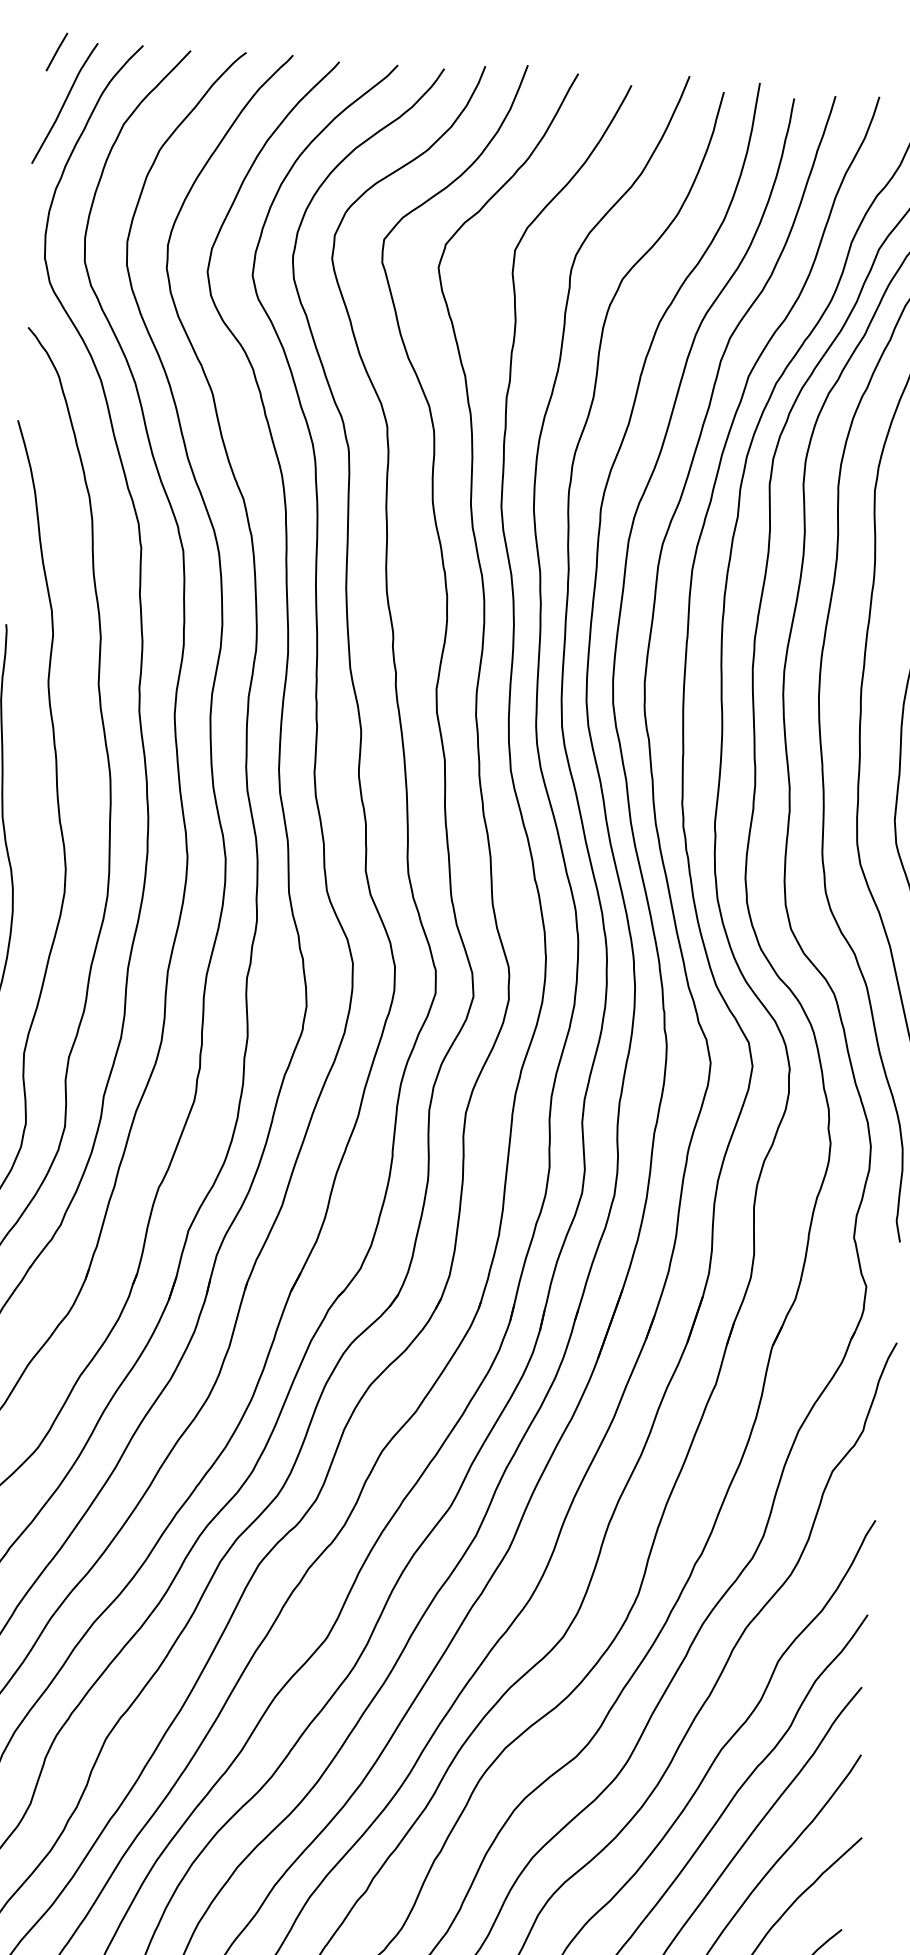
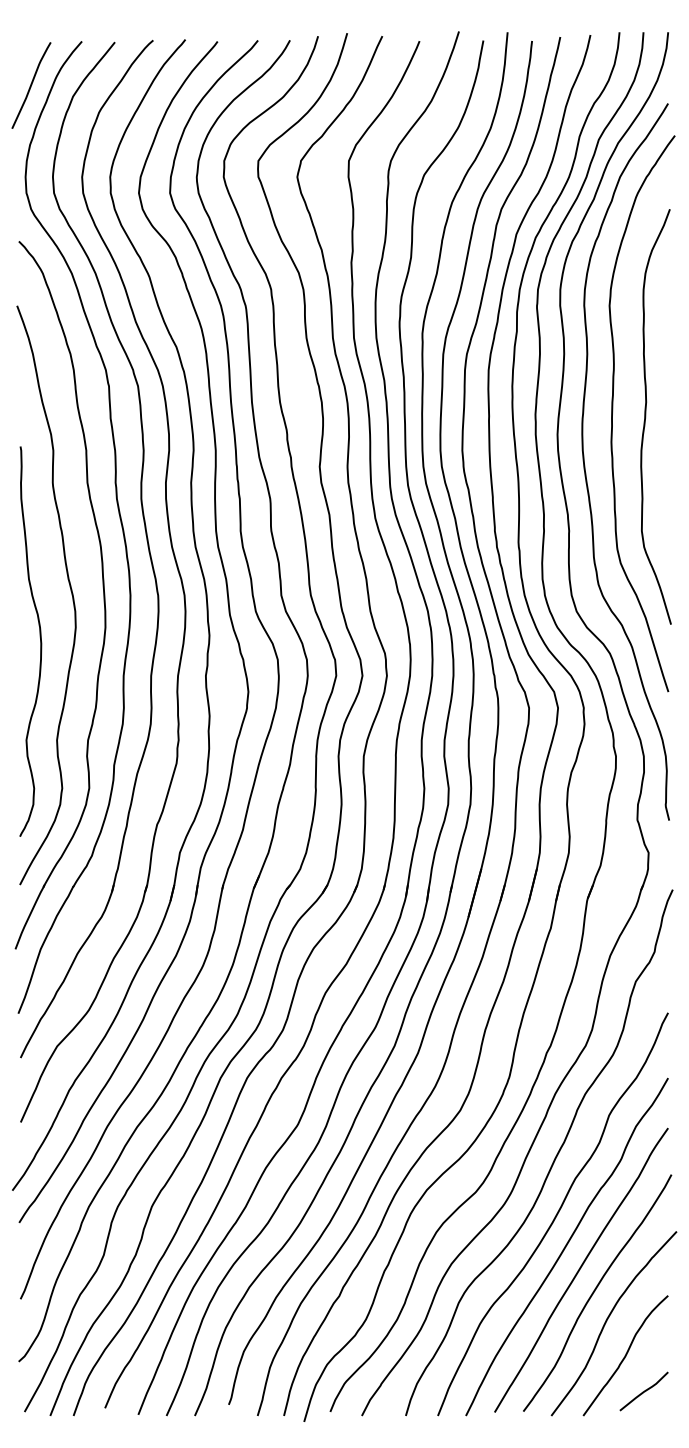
line: (56, 51) -> (22, 50), removed

